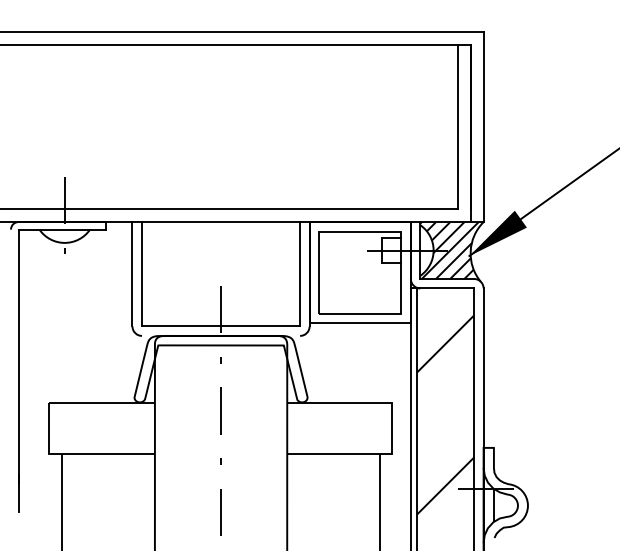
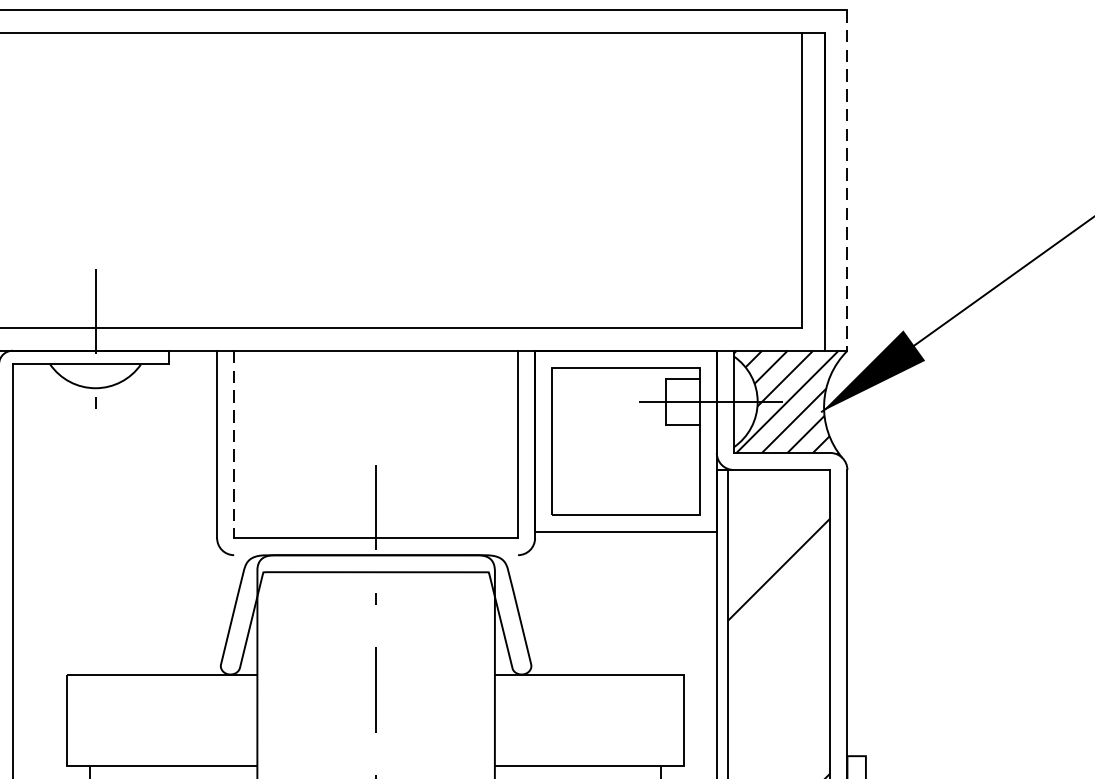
line: (483, 127) -> (847, 181), solid -> dashed
line: (141, 274) -> (233, 444), solid -> dashed

